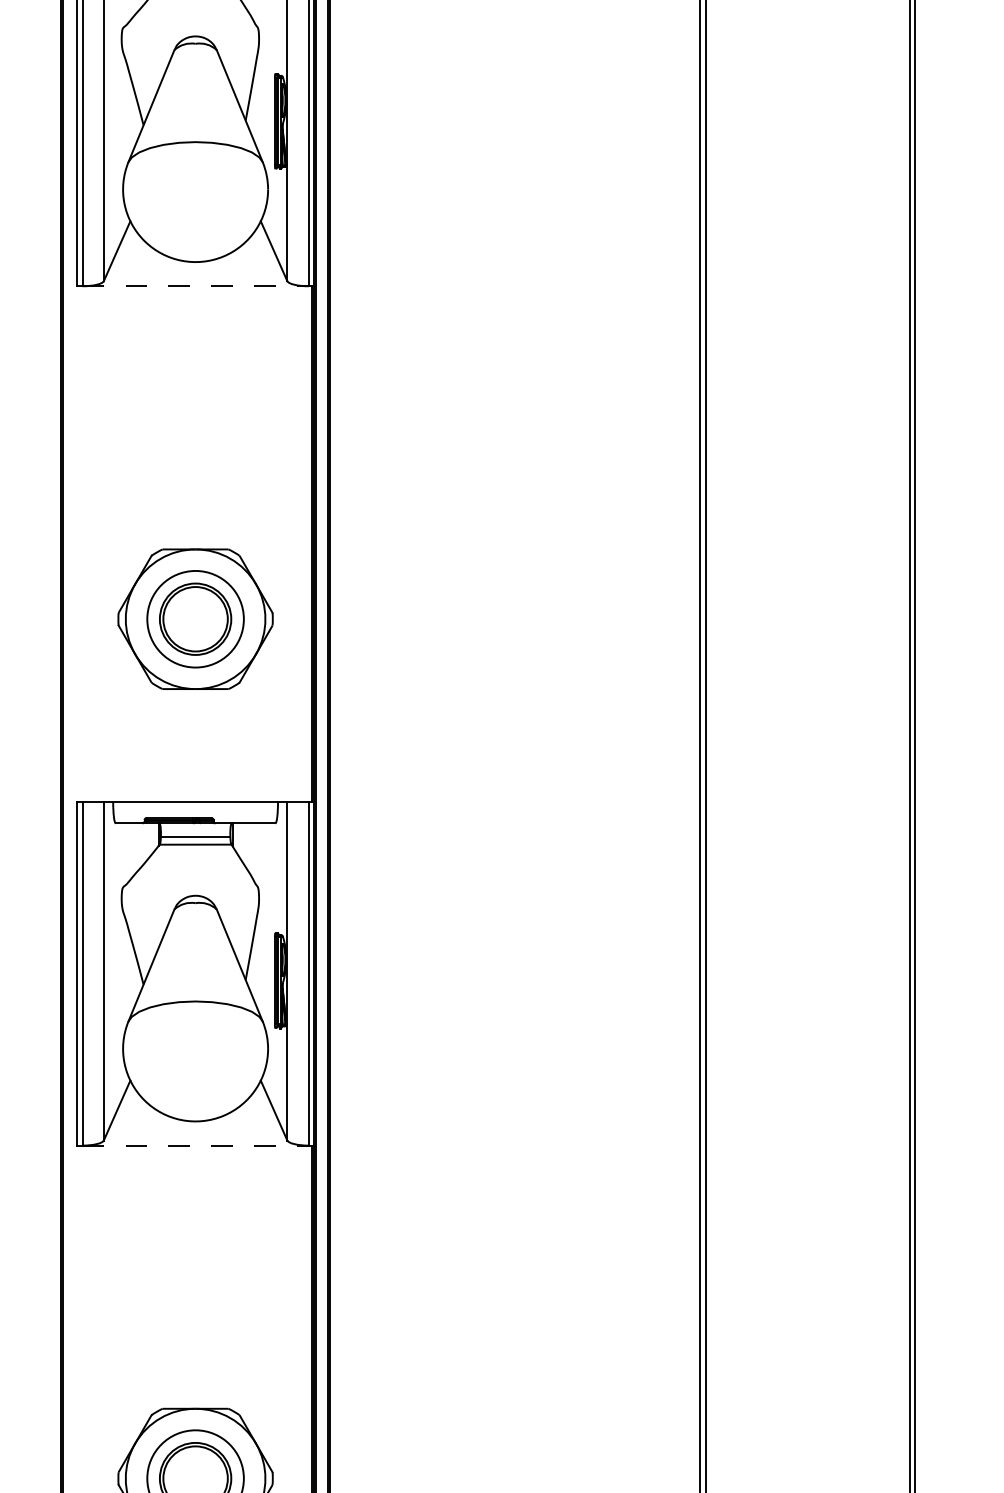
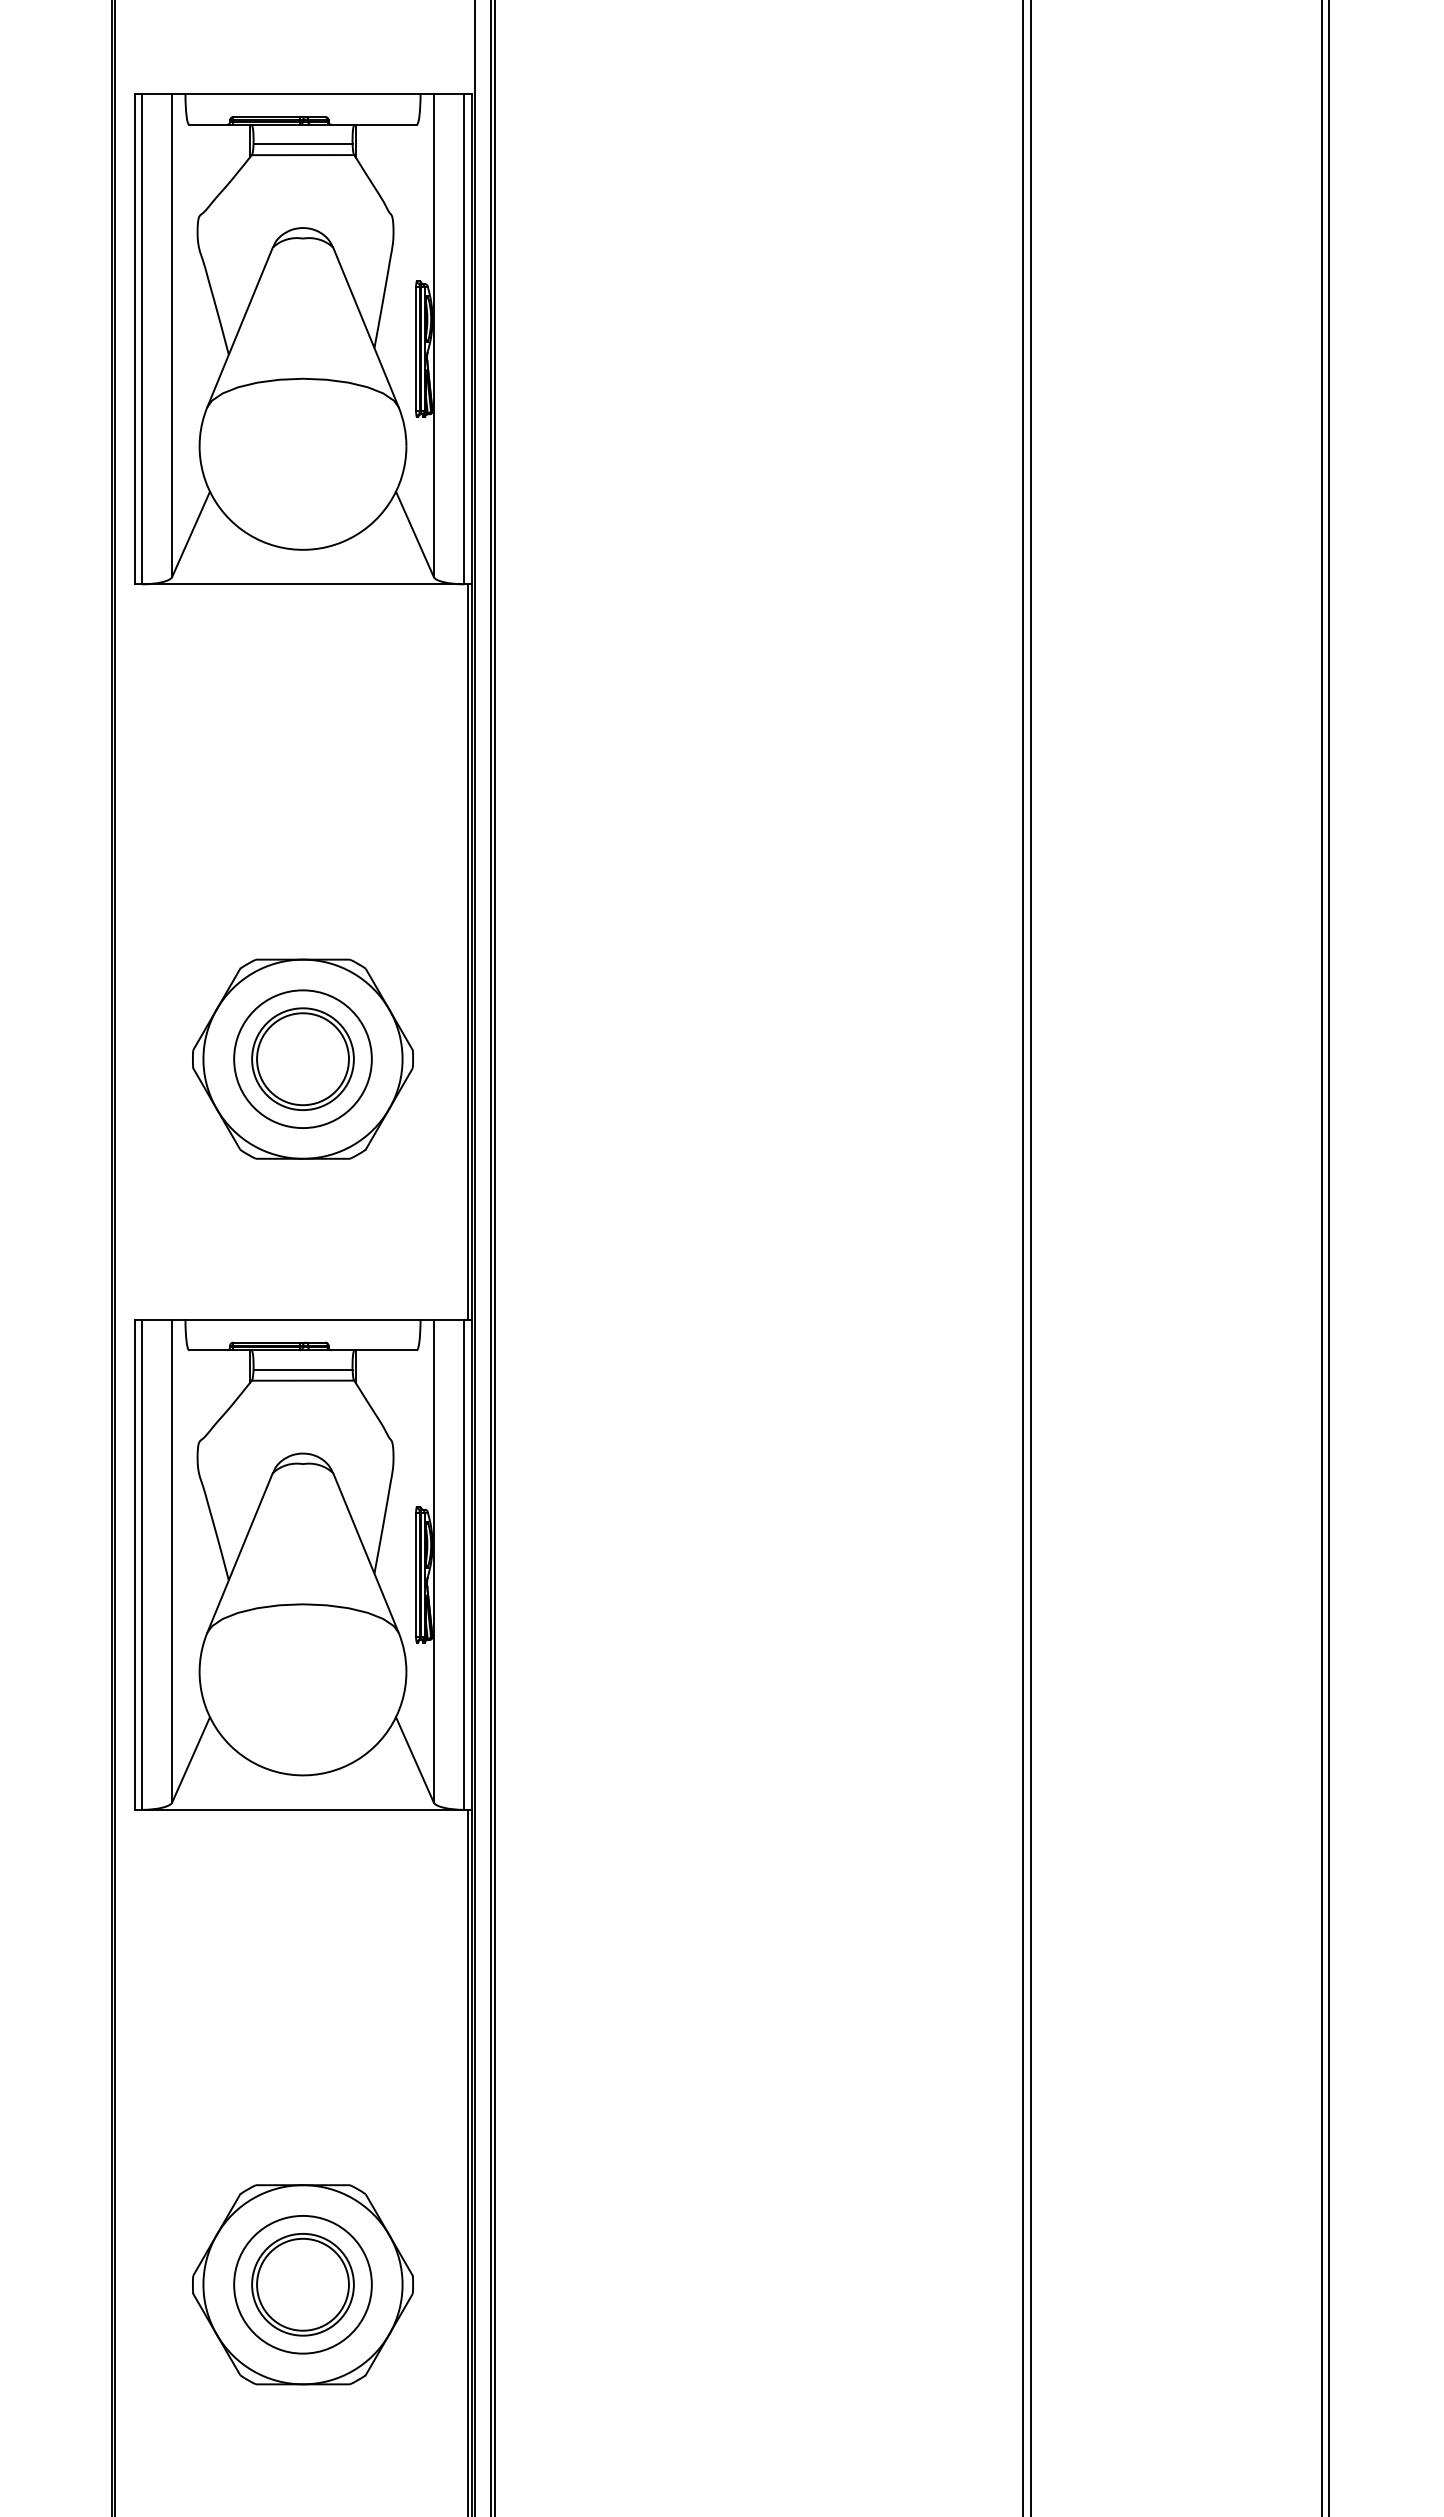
line: (195, 286) -> (303, 584), dashed -> solid
line: (195, 1145) -> (303, 1809), dashed -> solid

